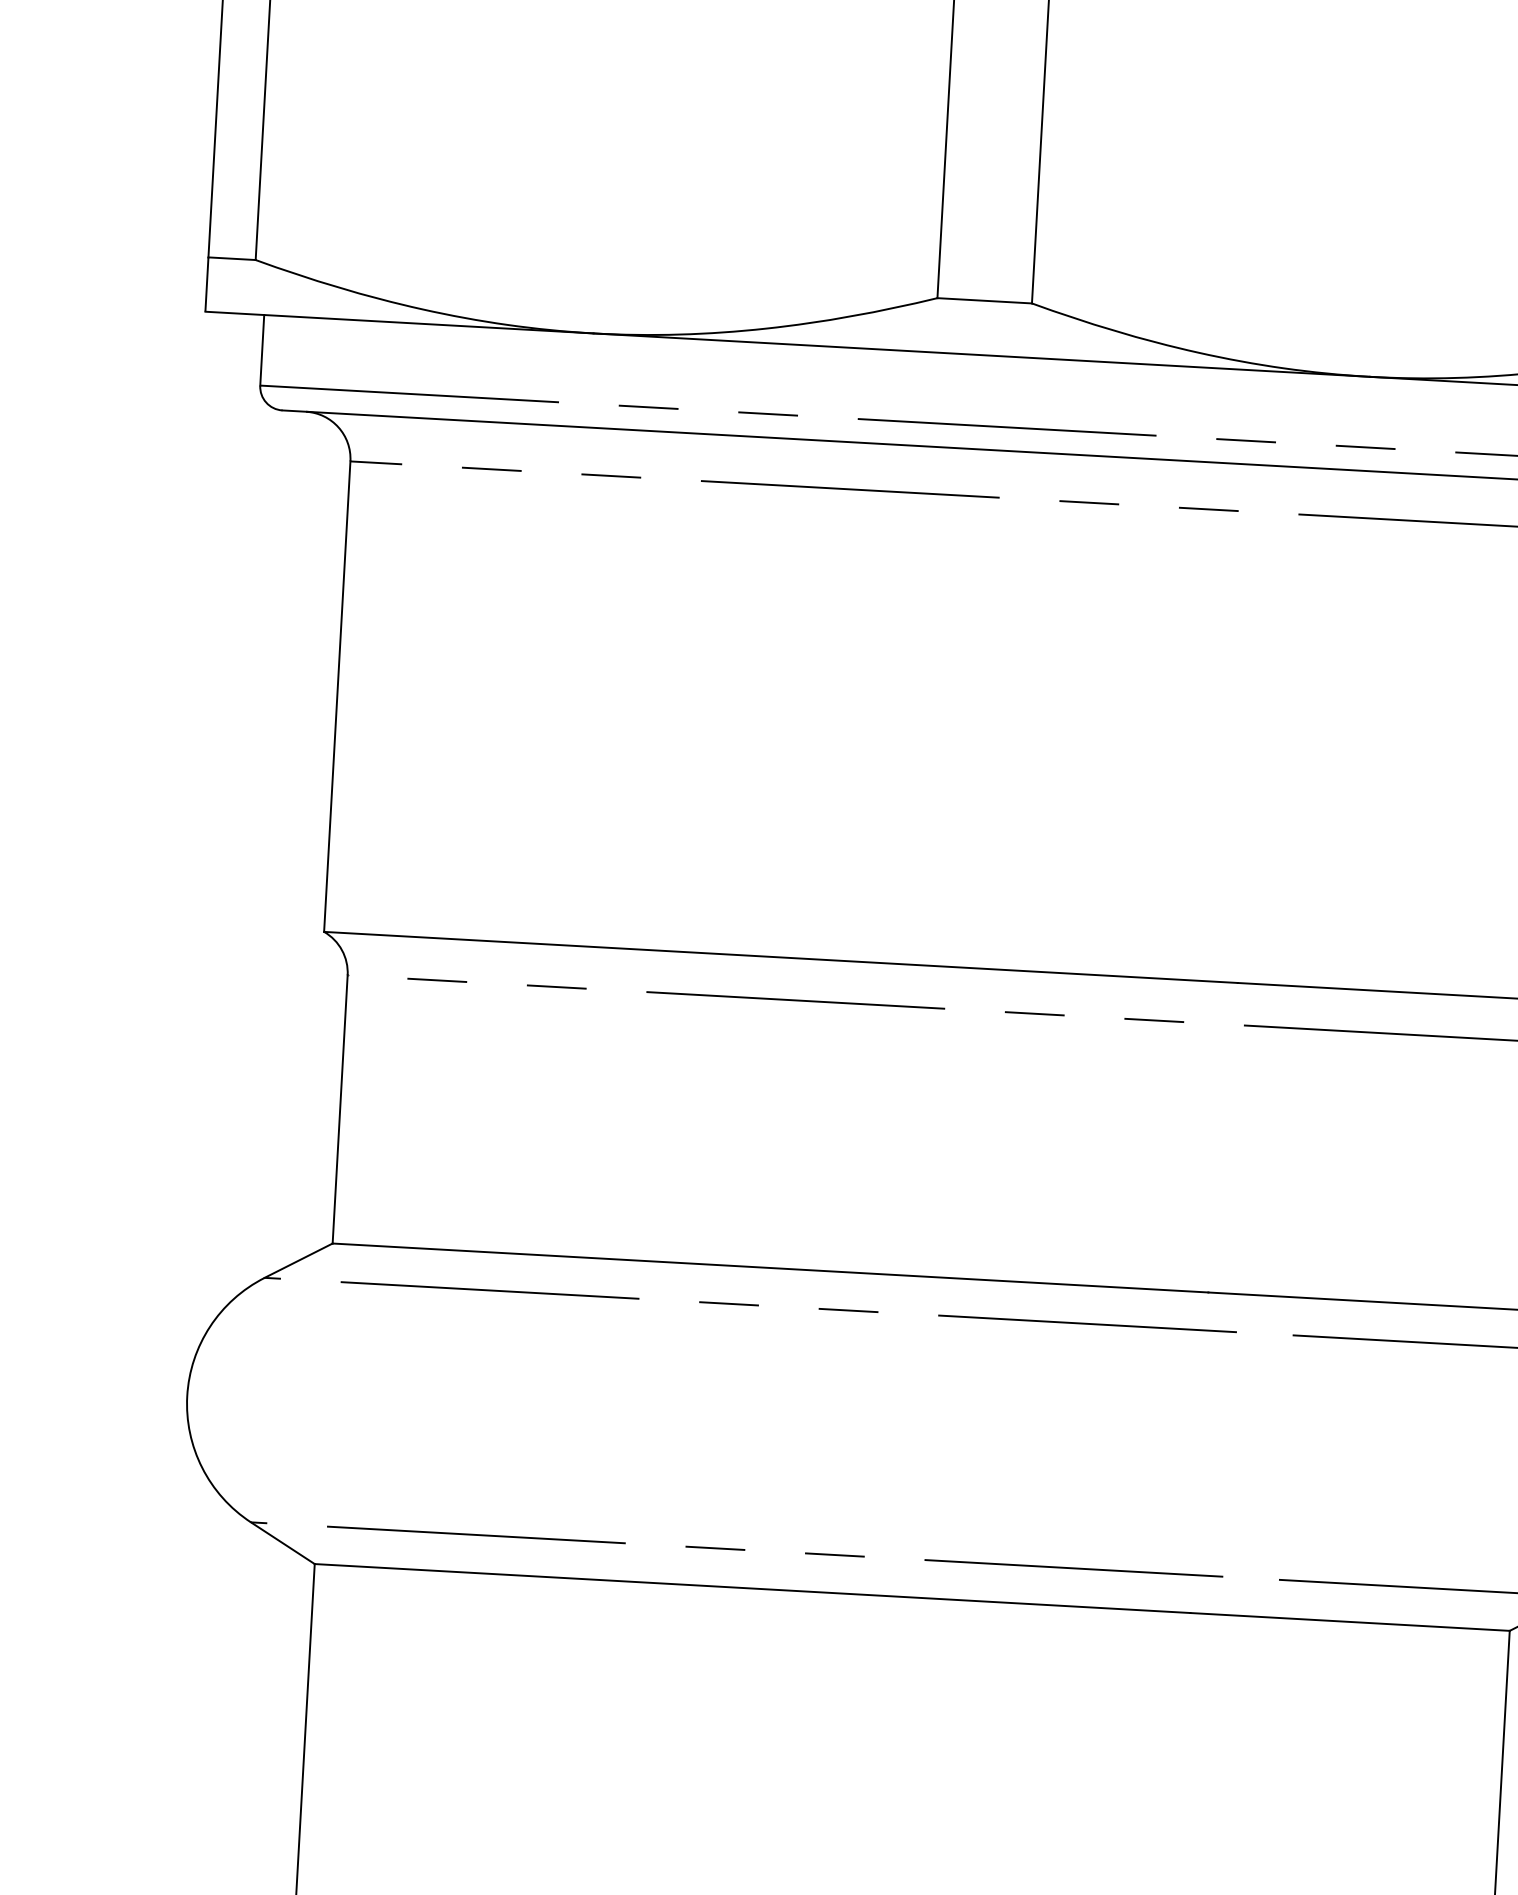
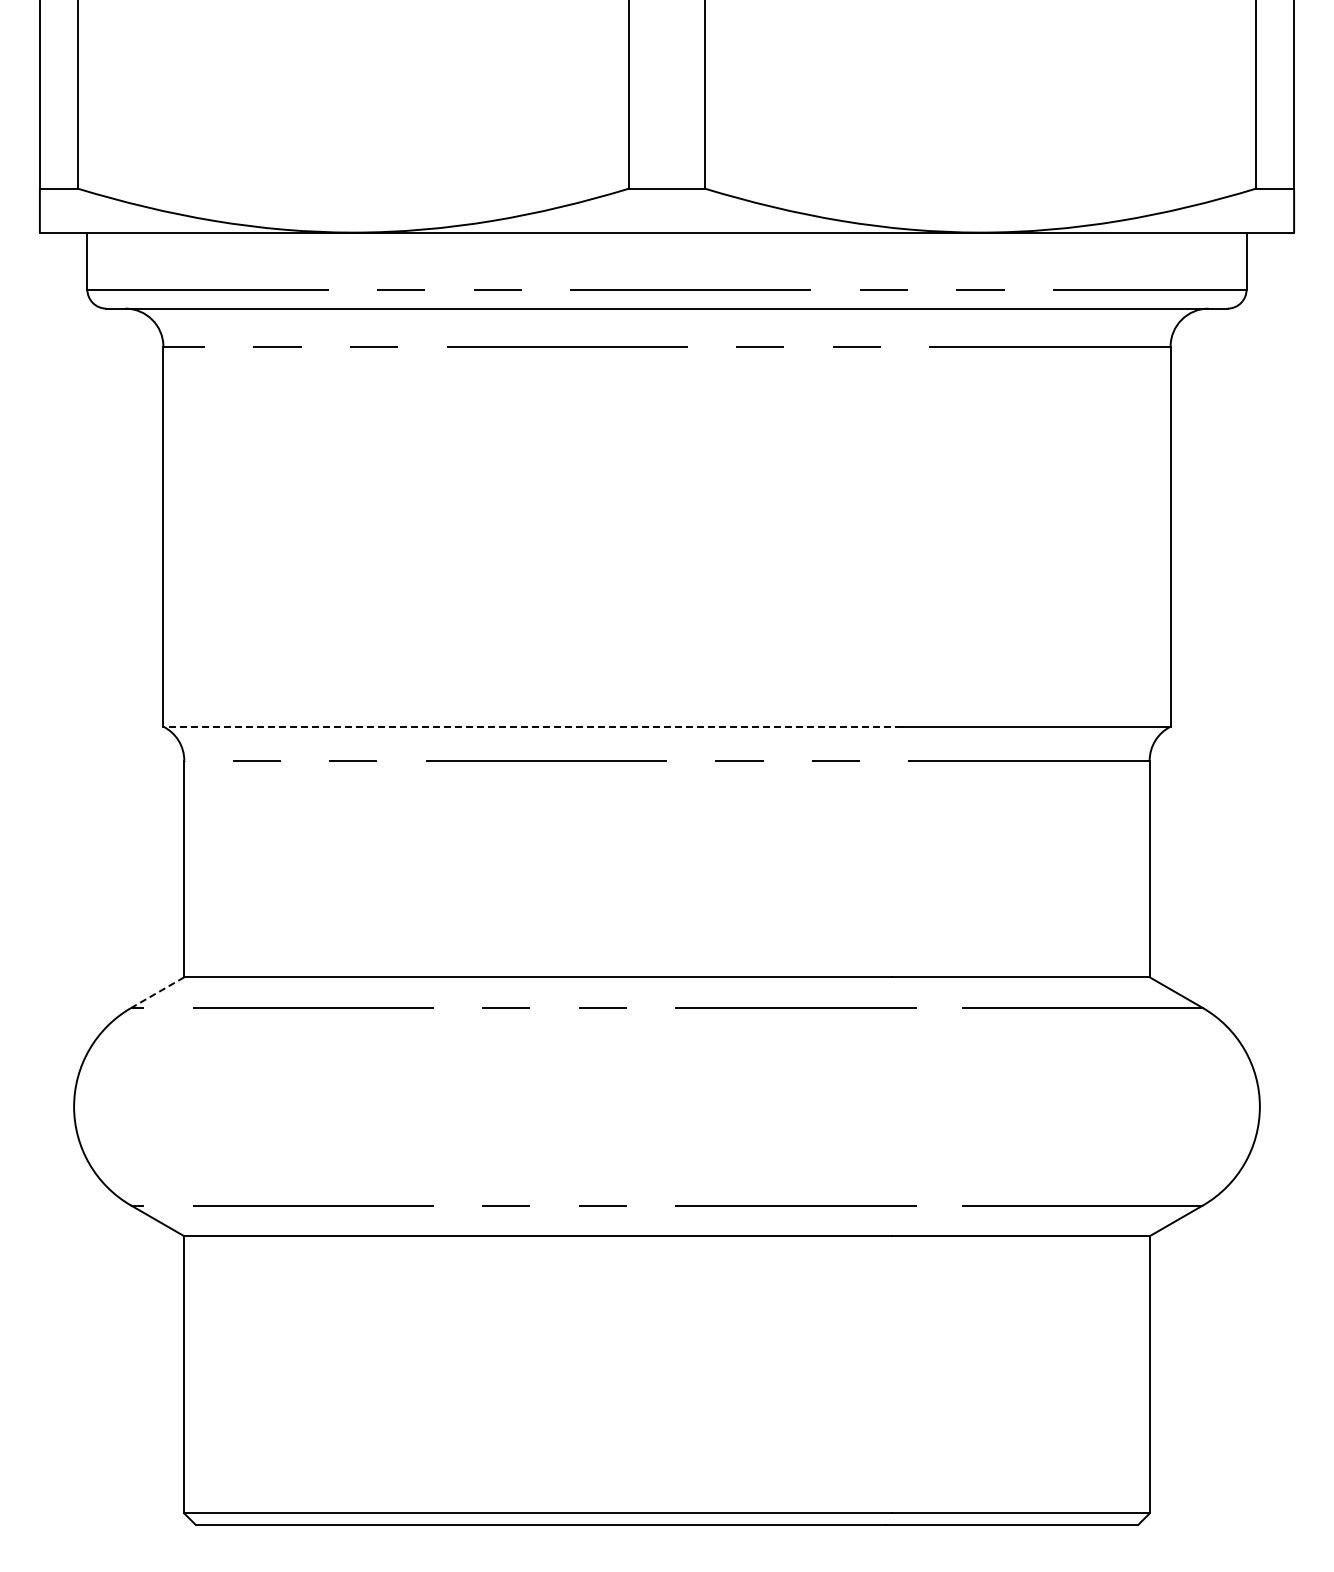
line: (779, 957) -> (531, 726), solid -> dashed
line: (298, 1260) -> (157, 992), solid -> dashed

